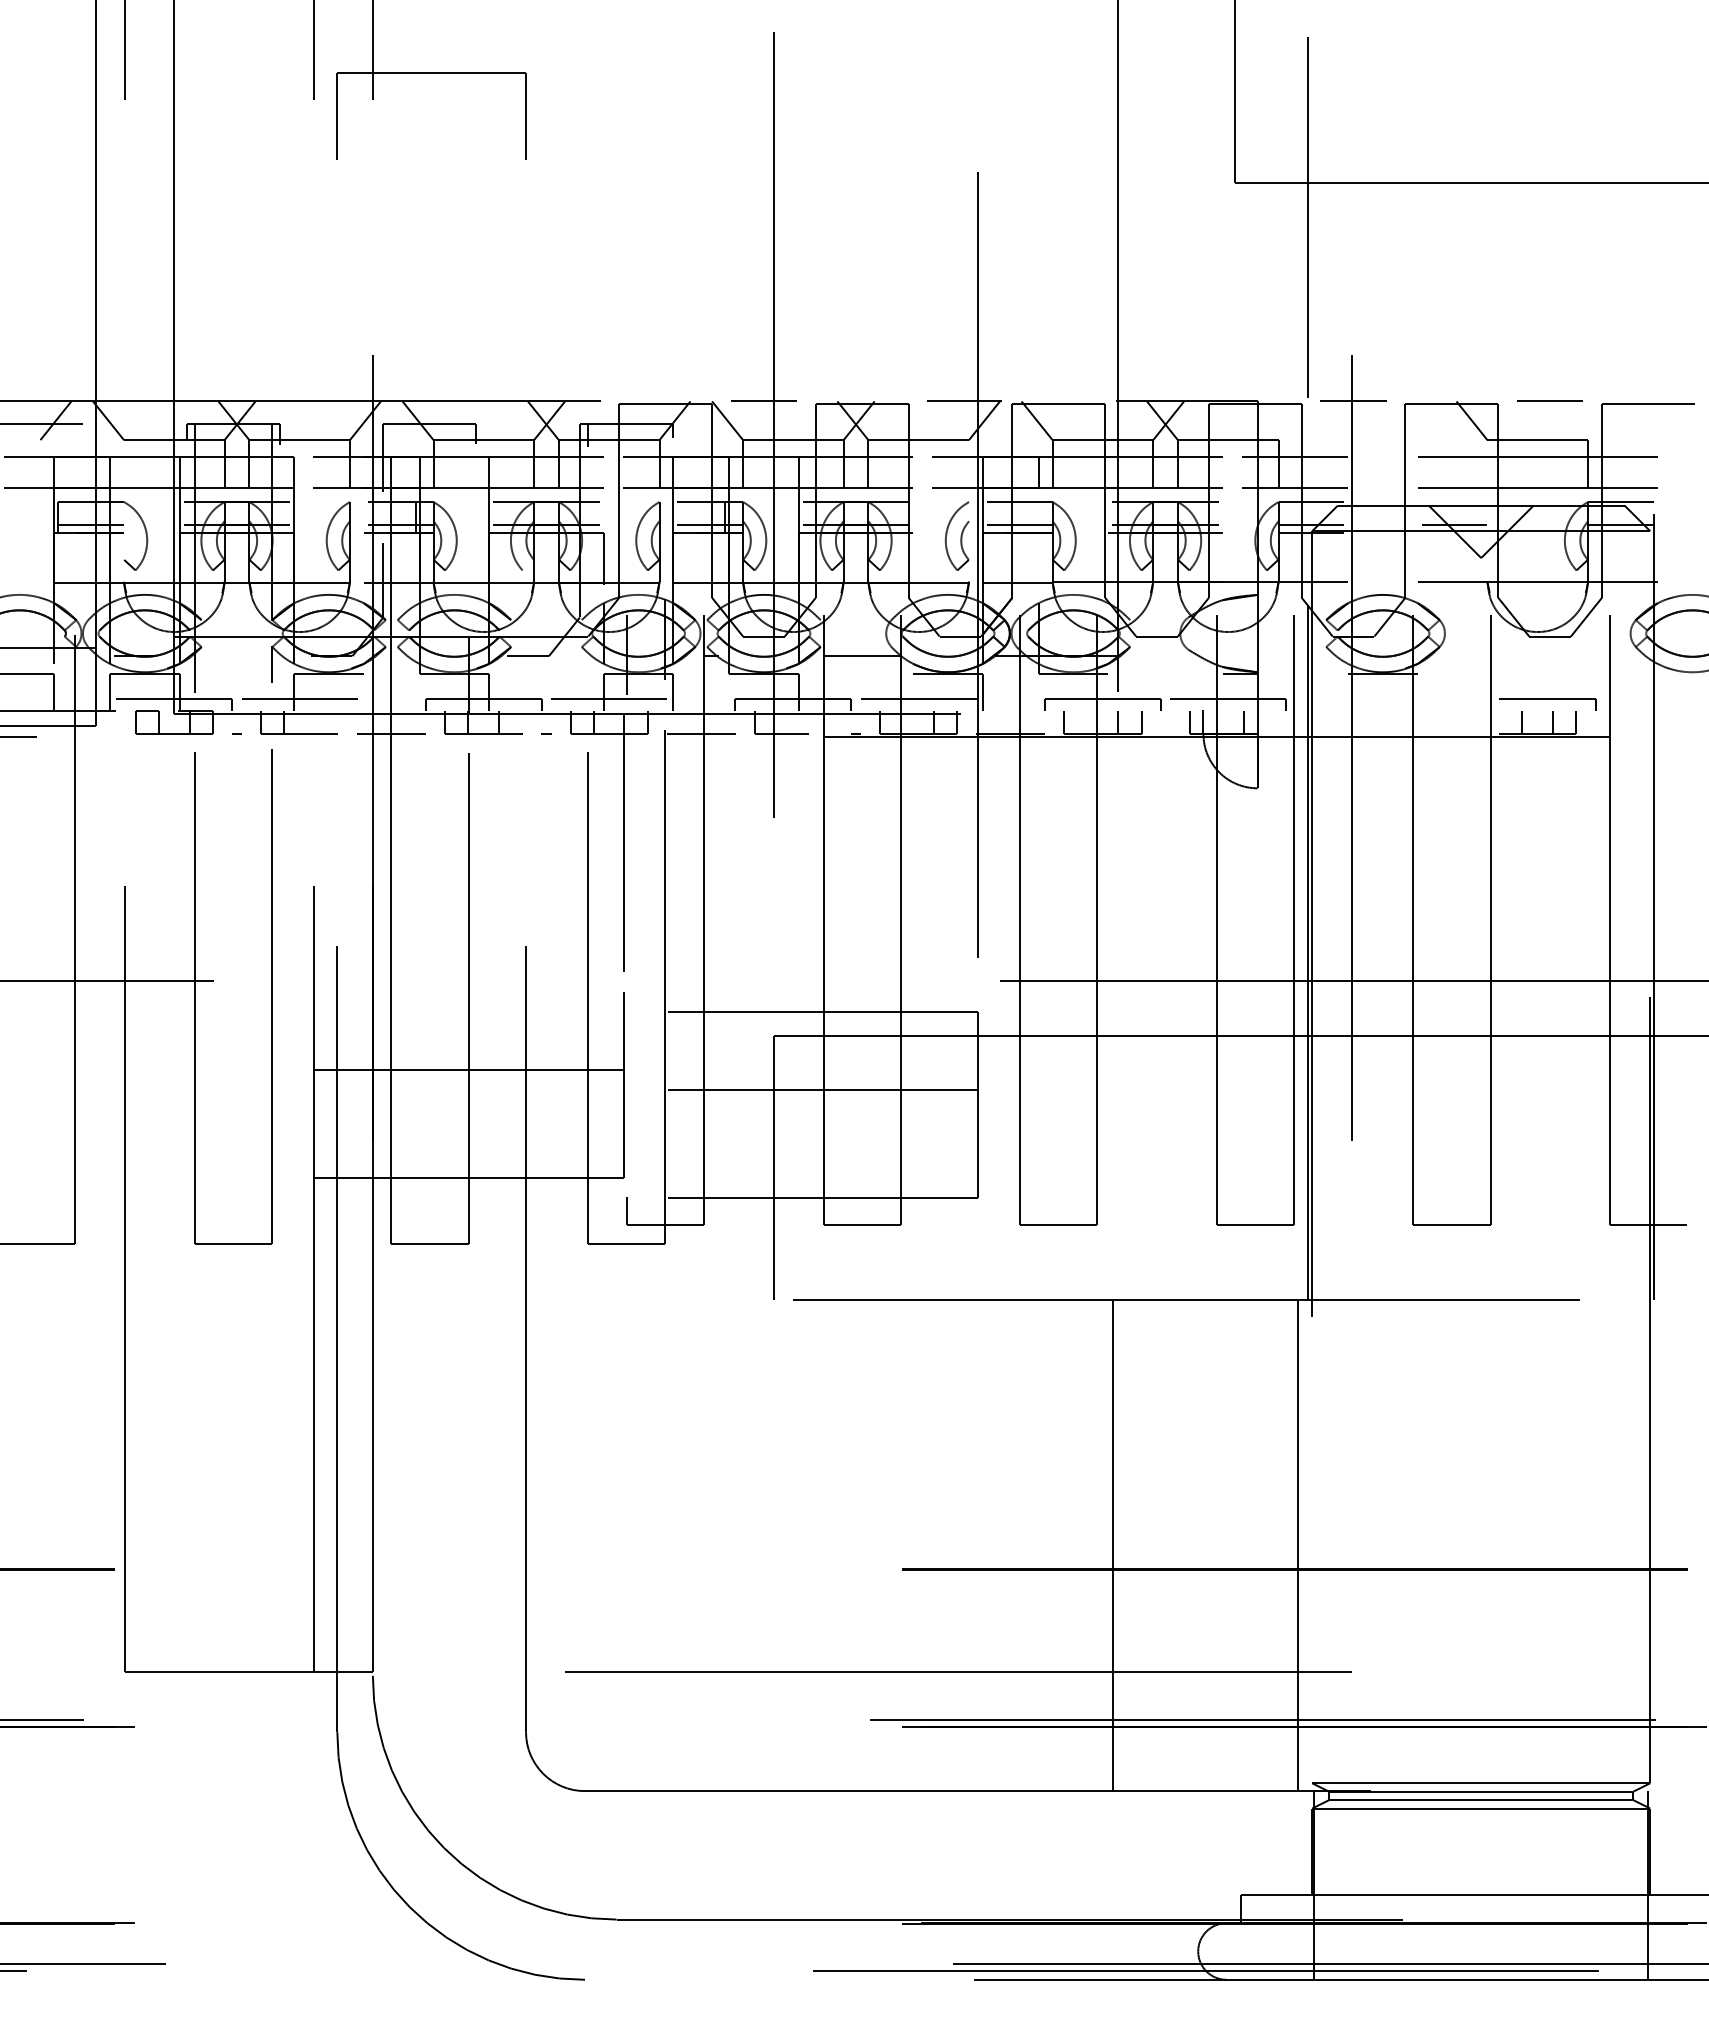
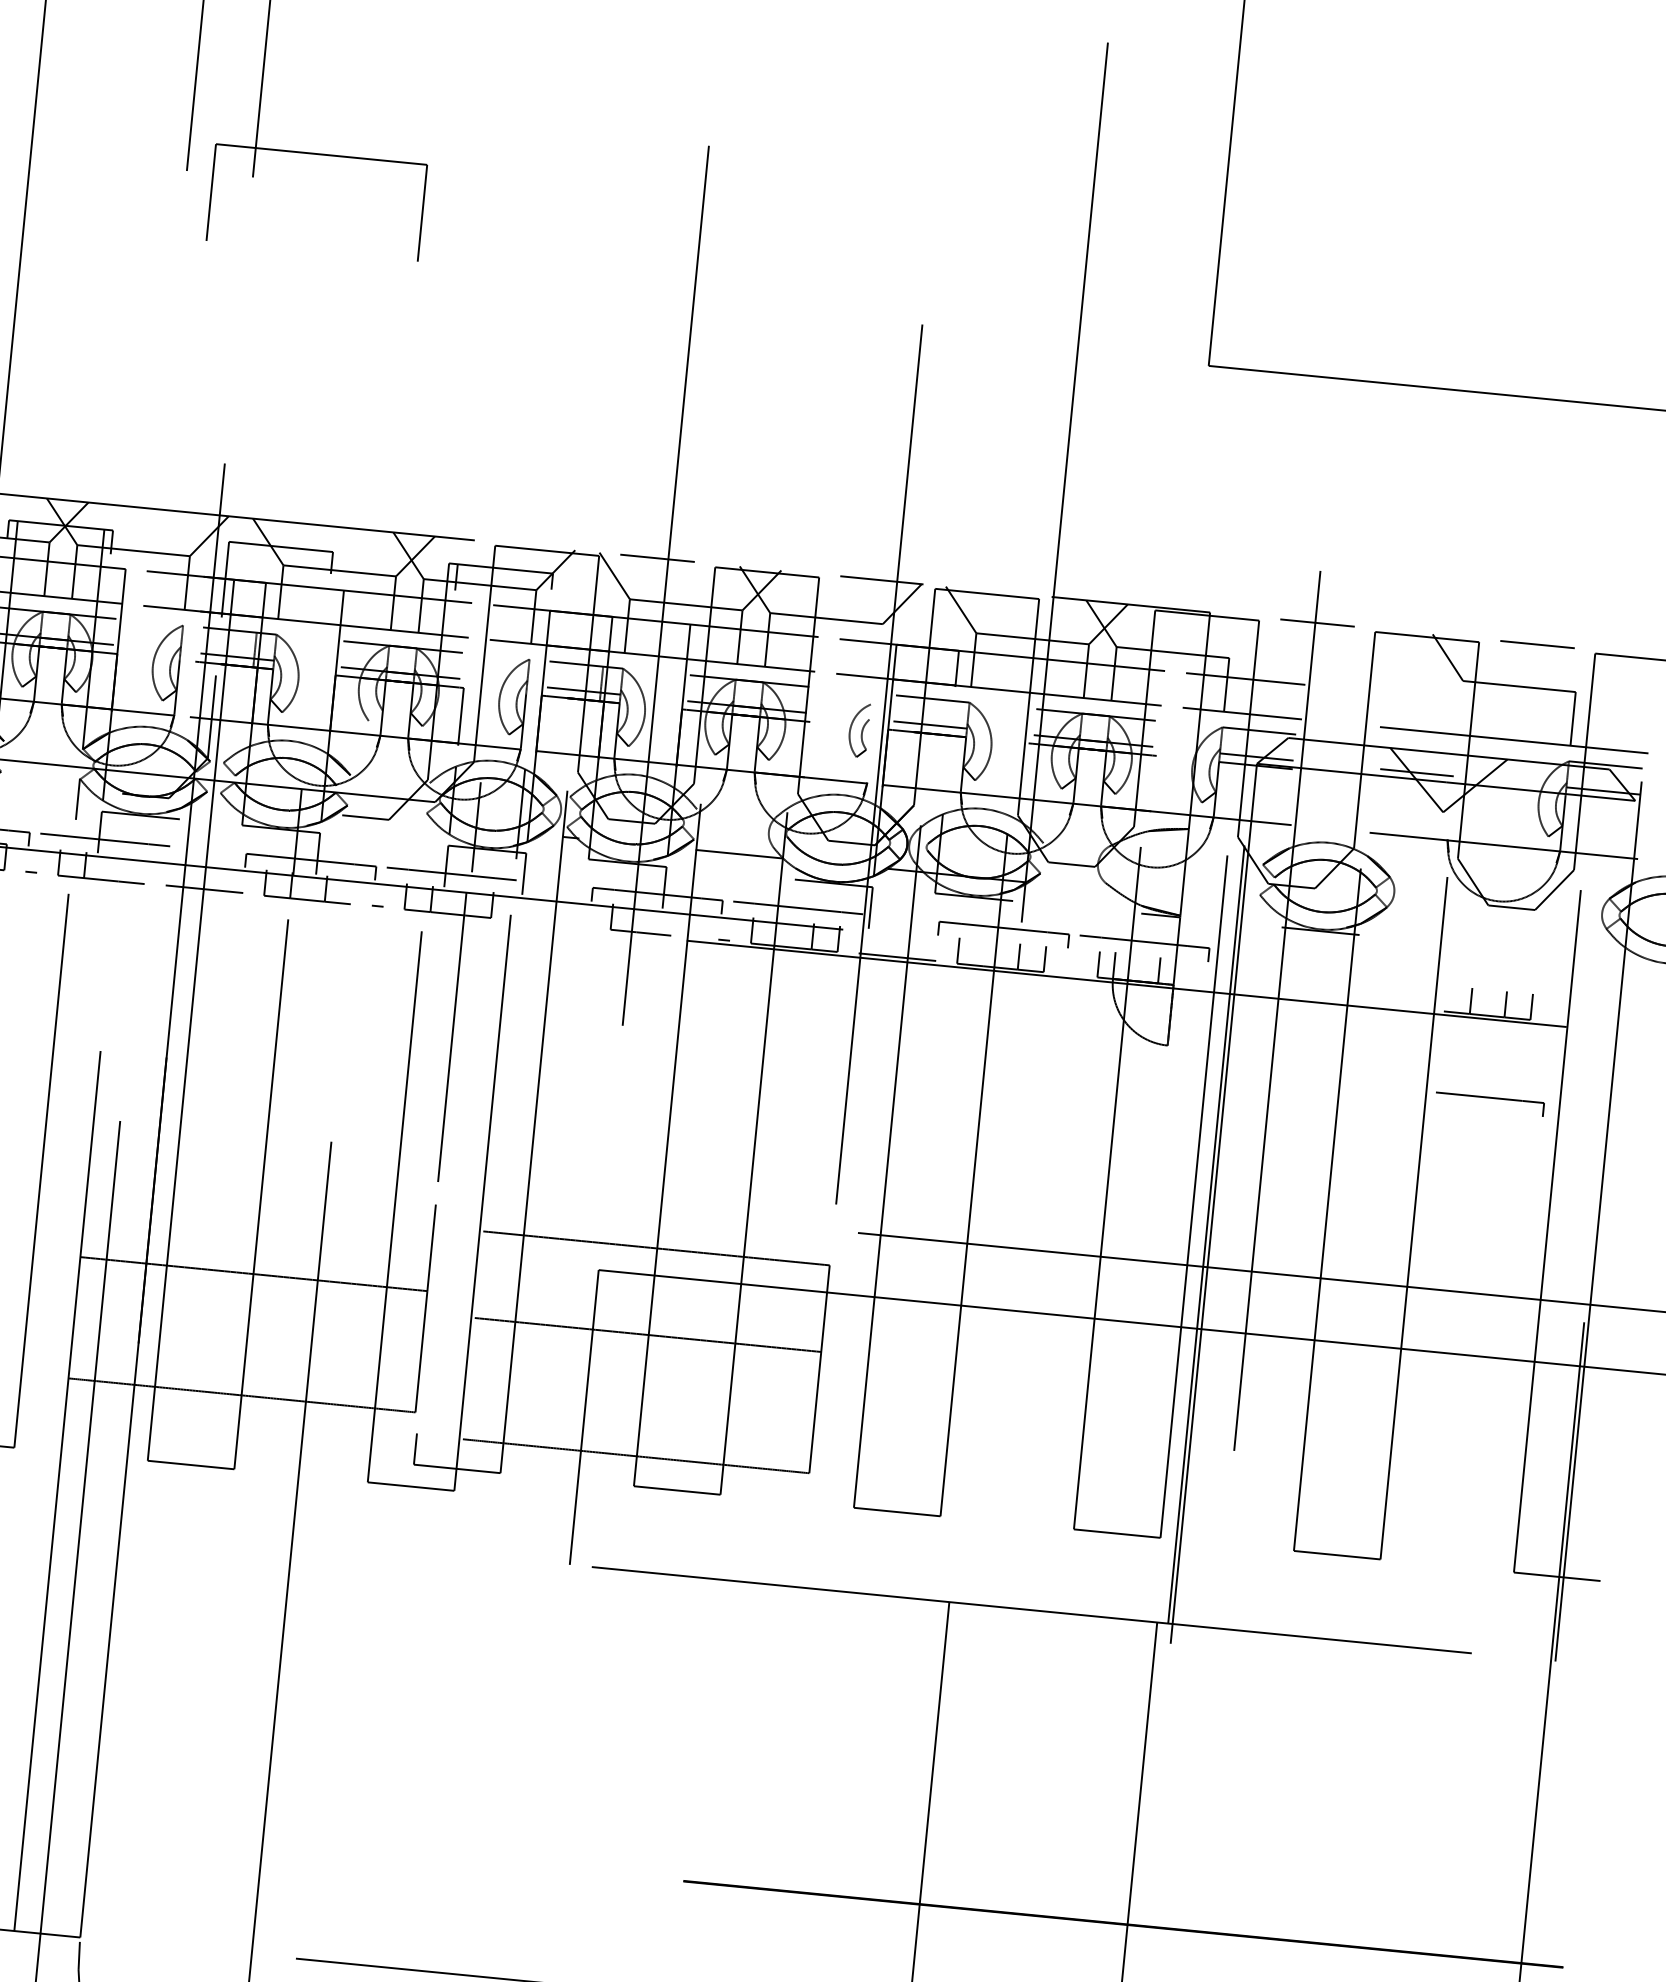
line: (1308, 217) -> (1287, 412), removed
line: (1537, 457) -> (1517, 705), removed
part: (956, 535) -> (858, 729), size x0.7
part: (1547, 704) -> (1489, 1104), moved
line: (700, 733) -> (550, 923), removed

